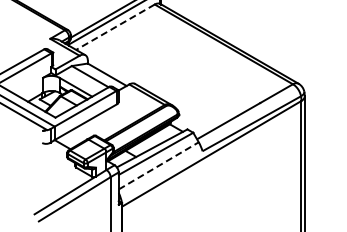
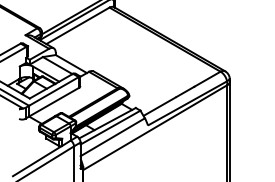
line: (115, 27) -> (77, 26), dashed -> solid
line: (159, 165) -> (113, 136), dashed -> solid

